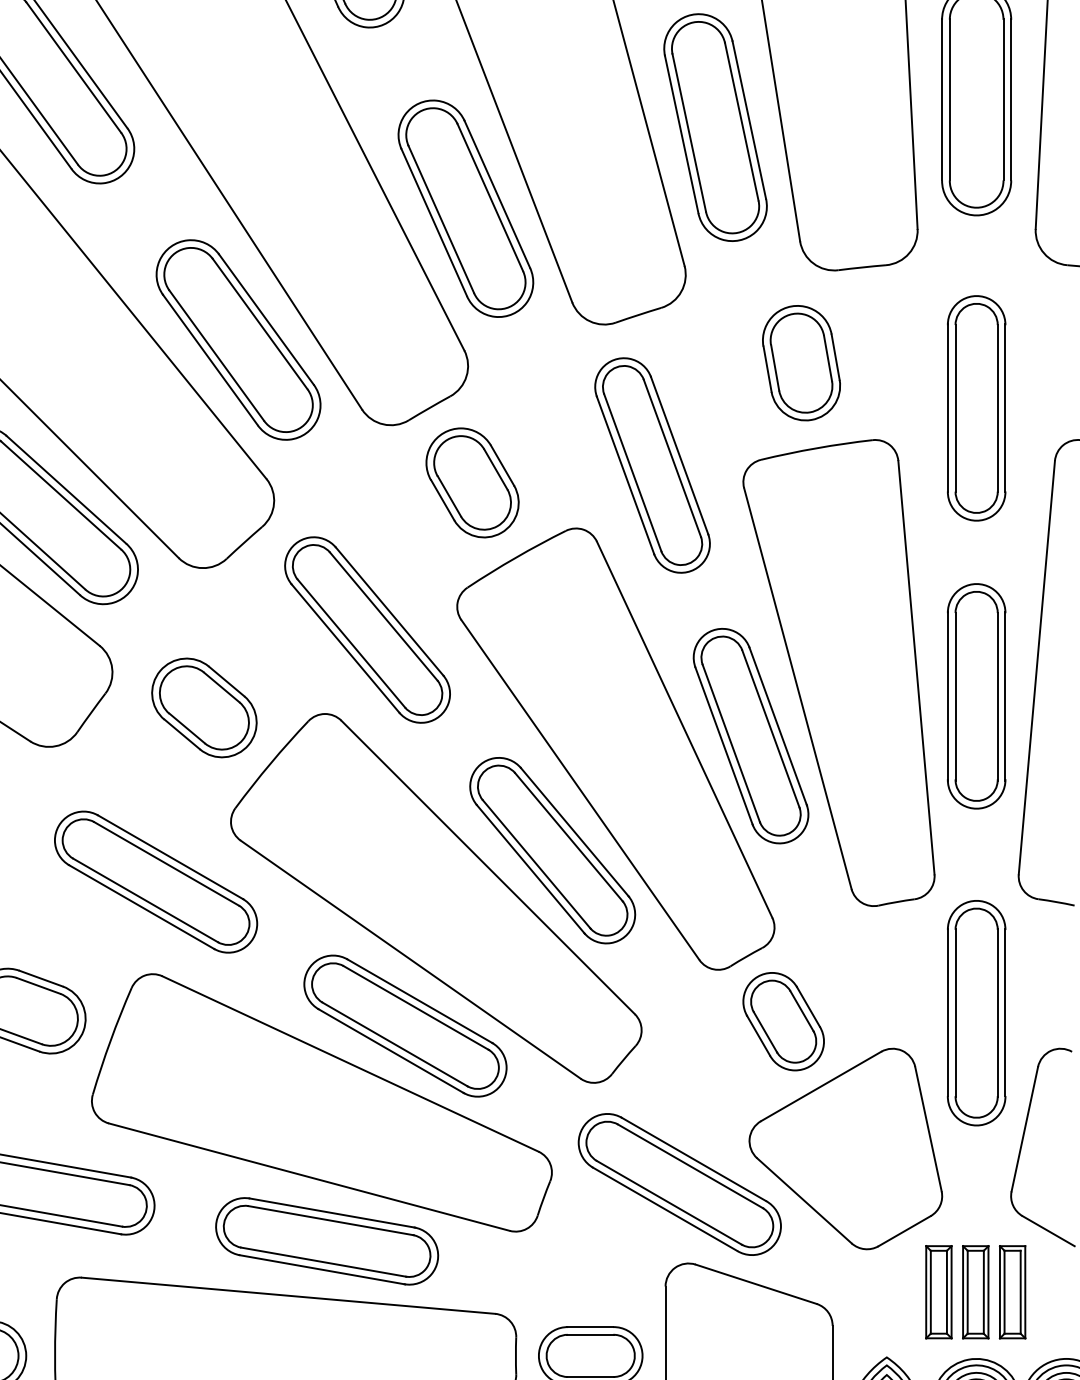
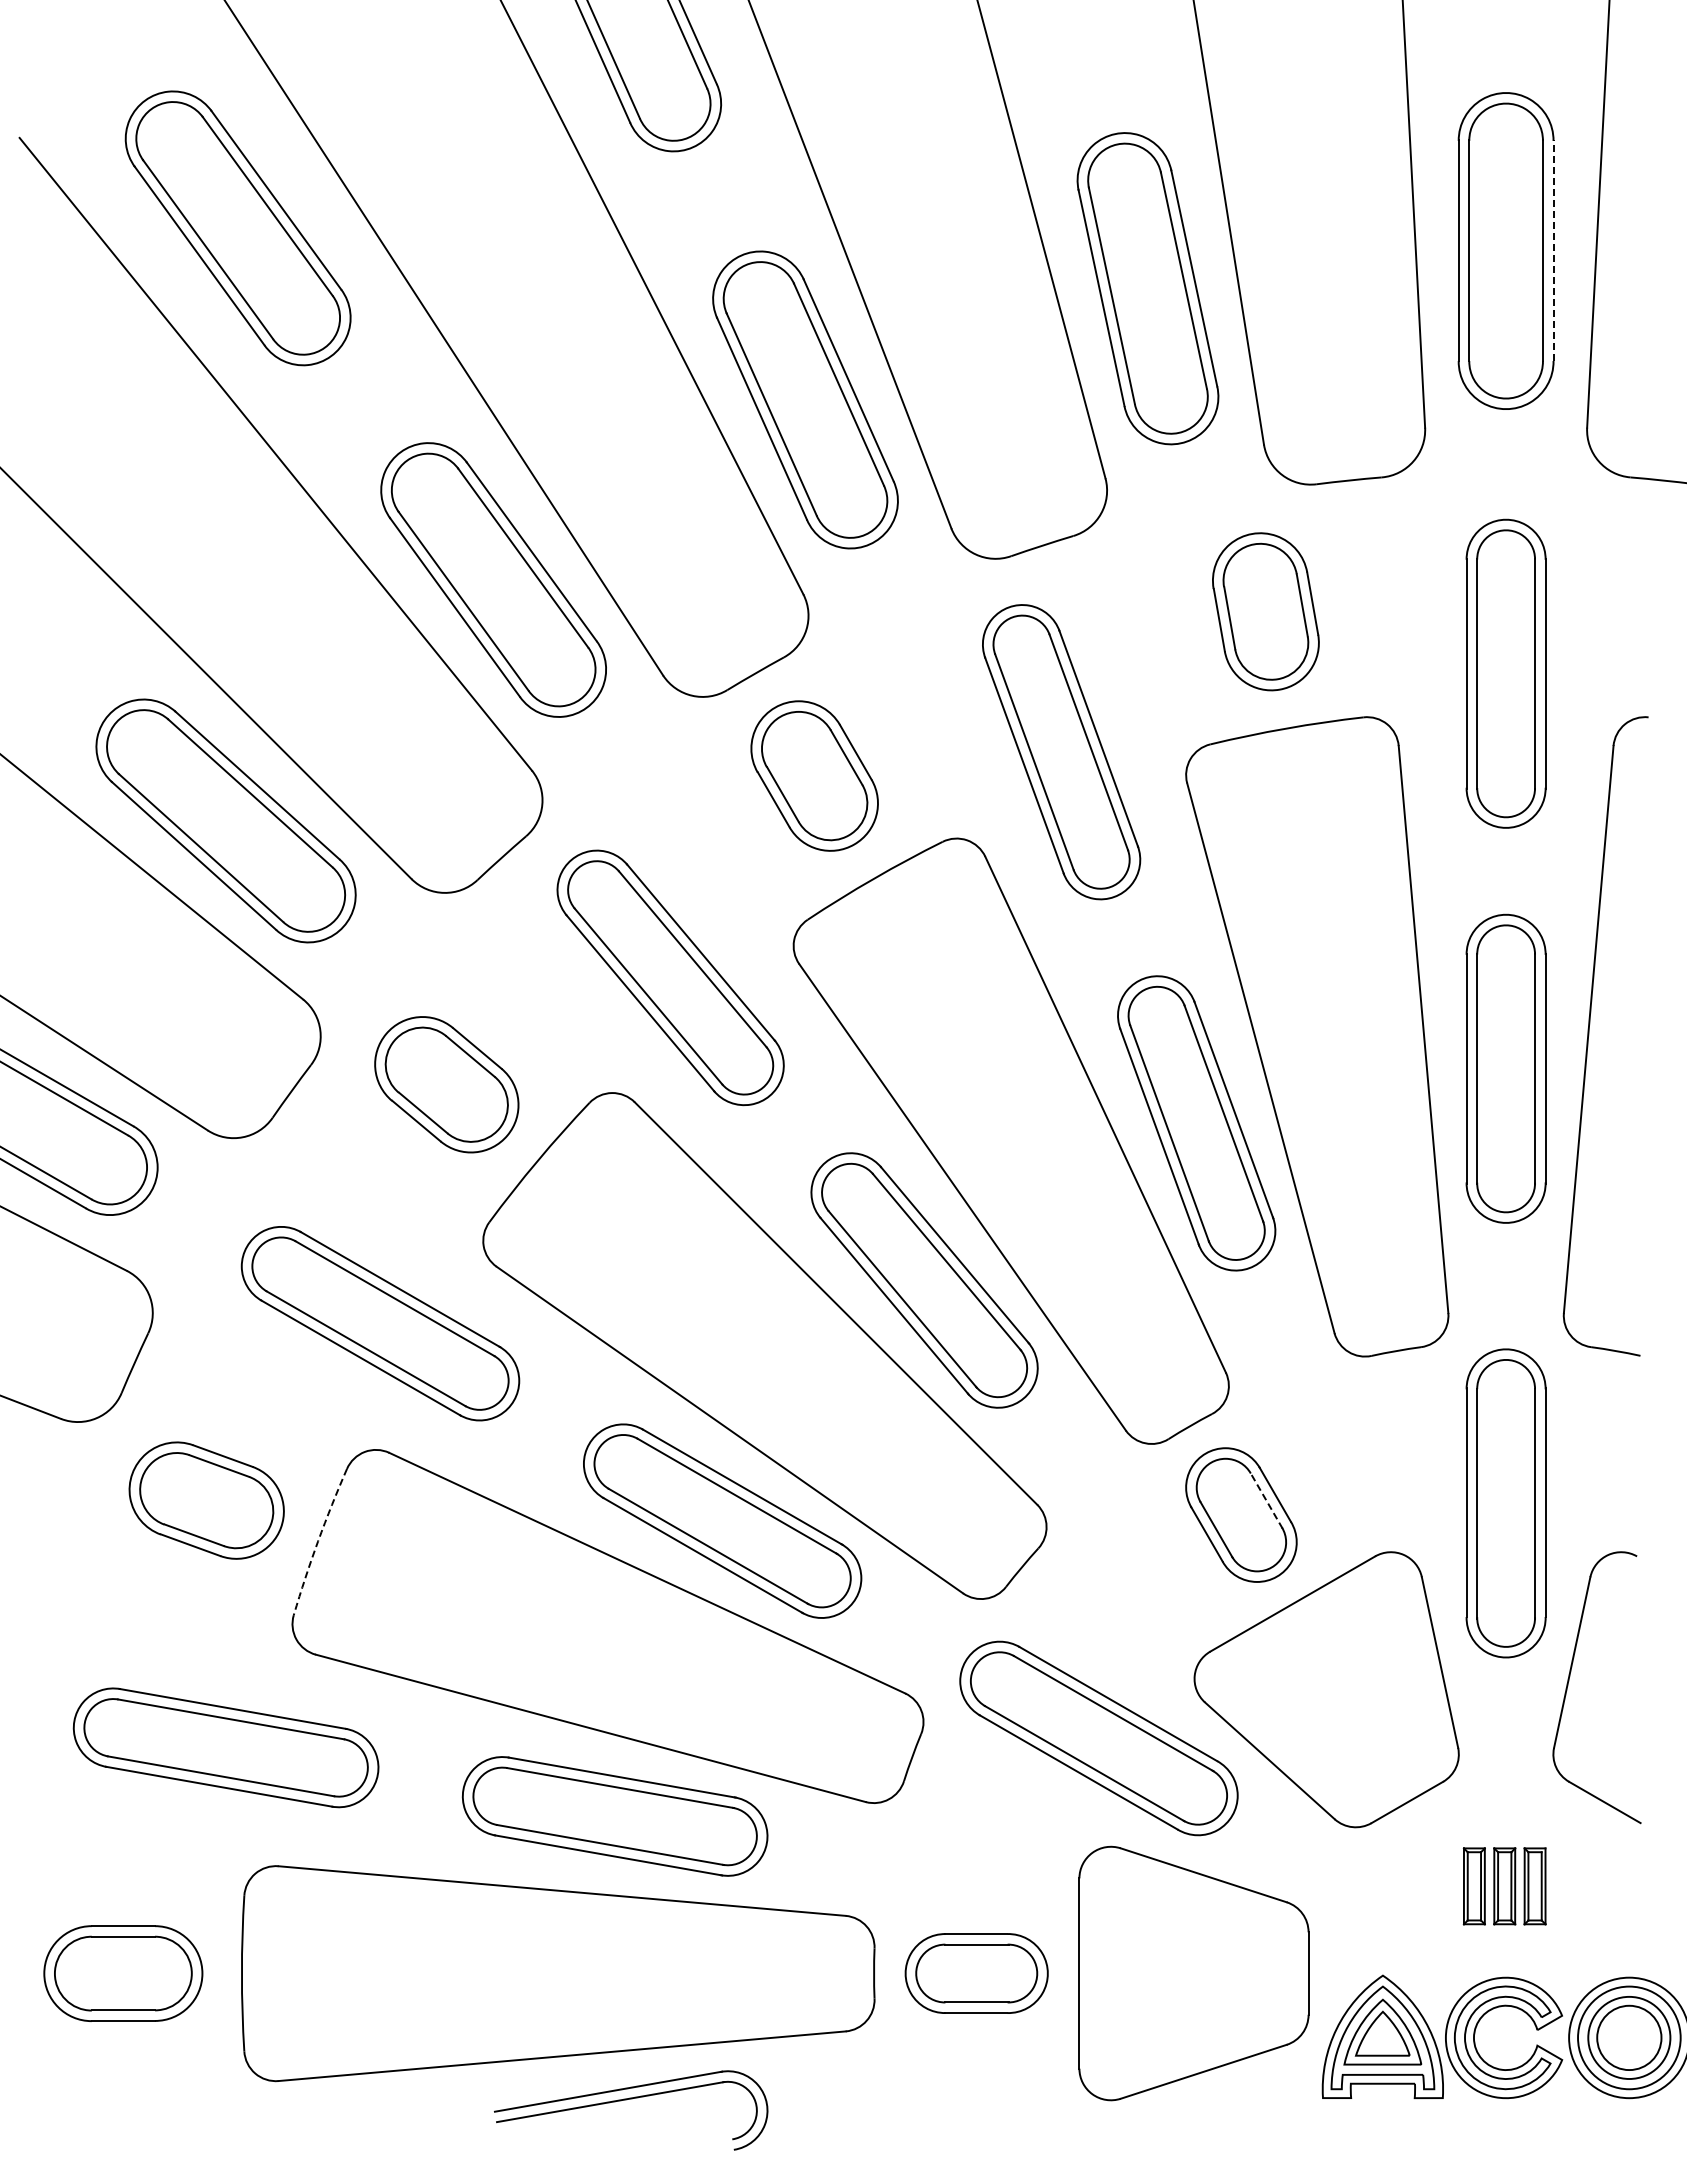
line: (1011, 99) -> (1553, 250), solid -> dashed
line: (801, 1011) -> (1266, 1500), solid -> dashed
arc: (110, 1040) -> (318, 1541), solid -> dashed
part: (975, 1292) -> (1504, 1886), size x0.6

